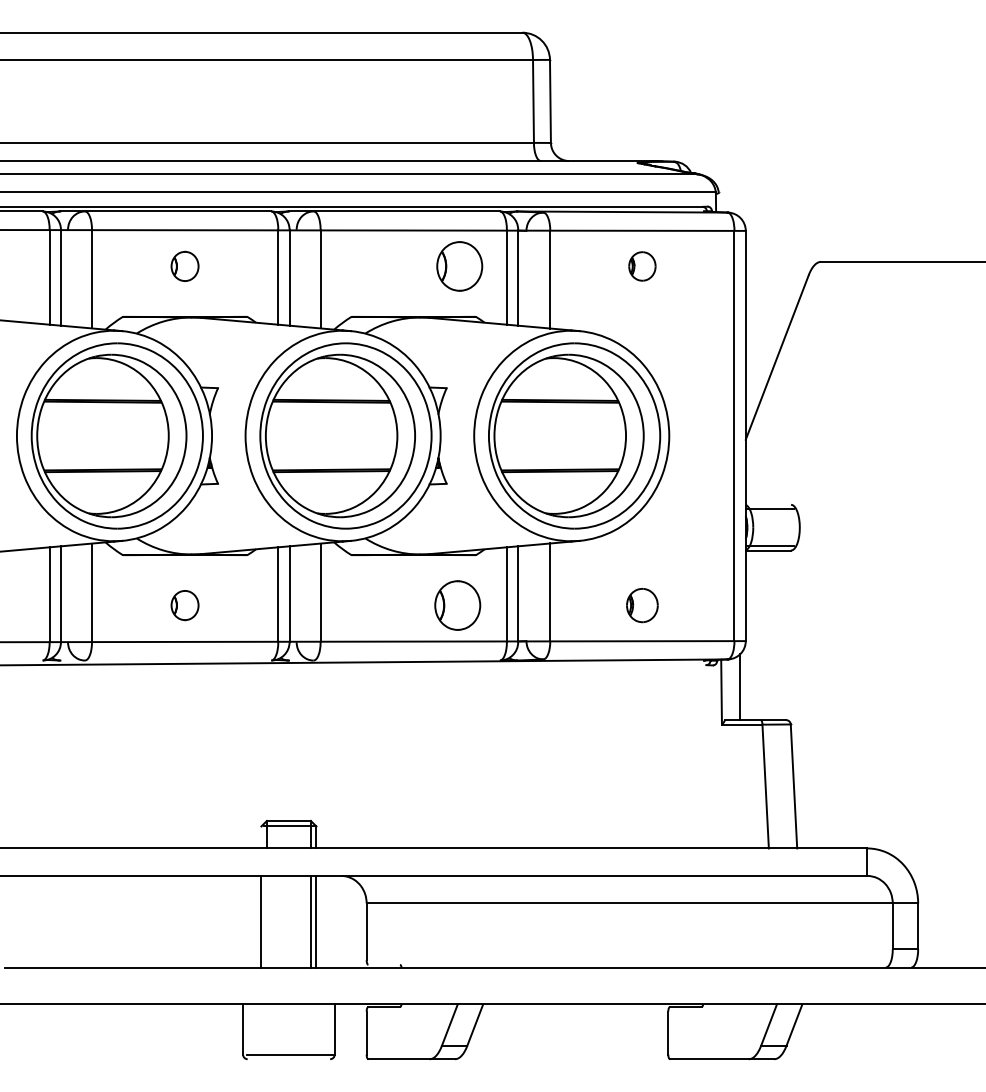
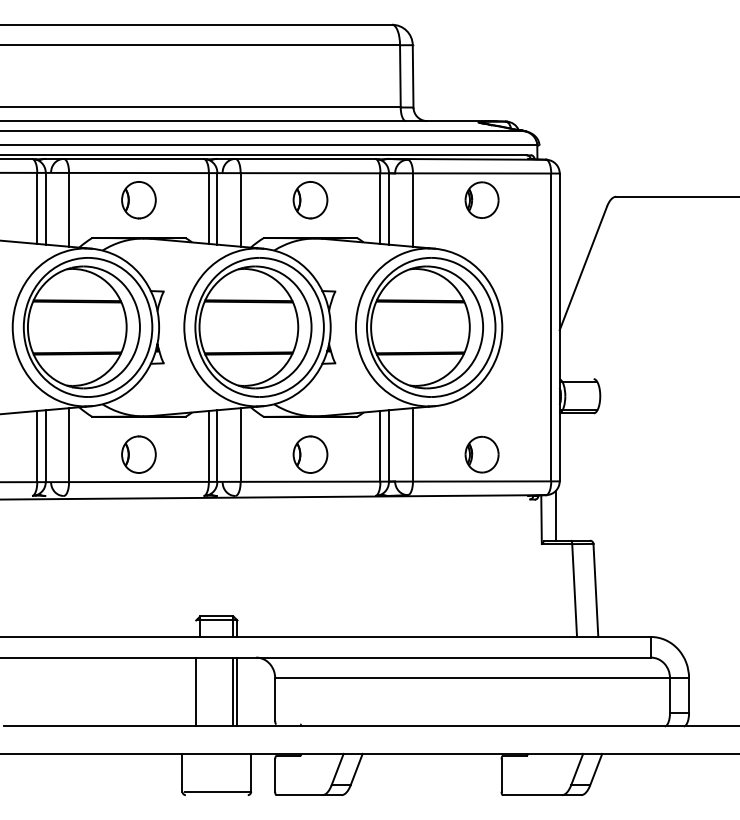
part: (184, 266) -> (138, 200), size x1.67
part: (459, 266) -> (310, 200), moved
part: (642, 266) -> (482, 200), size x1.67
part: (184, 605) -> (138, 454), size x1.67
part: (457, 605) -> (310, 454), moved
part: (642, 605) -> (482, 454), size x1.43

